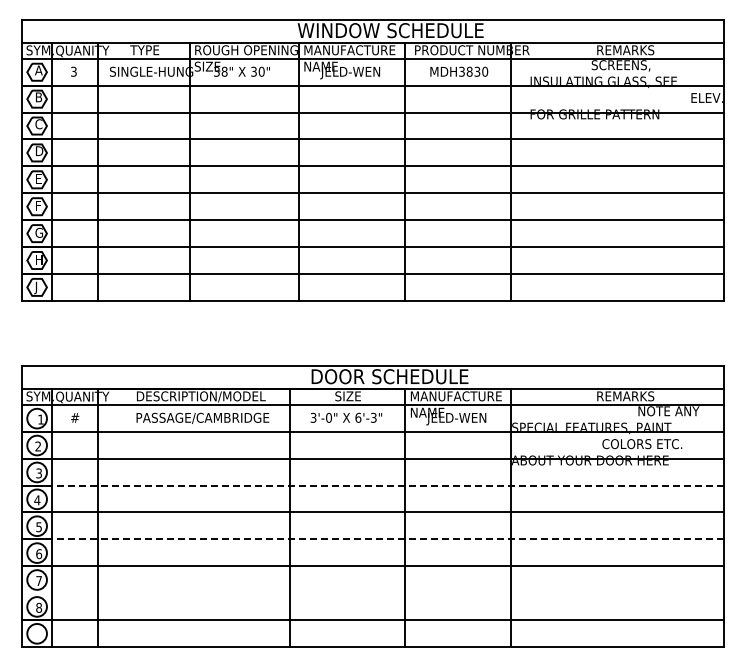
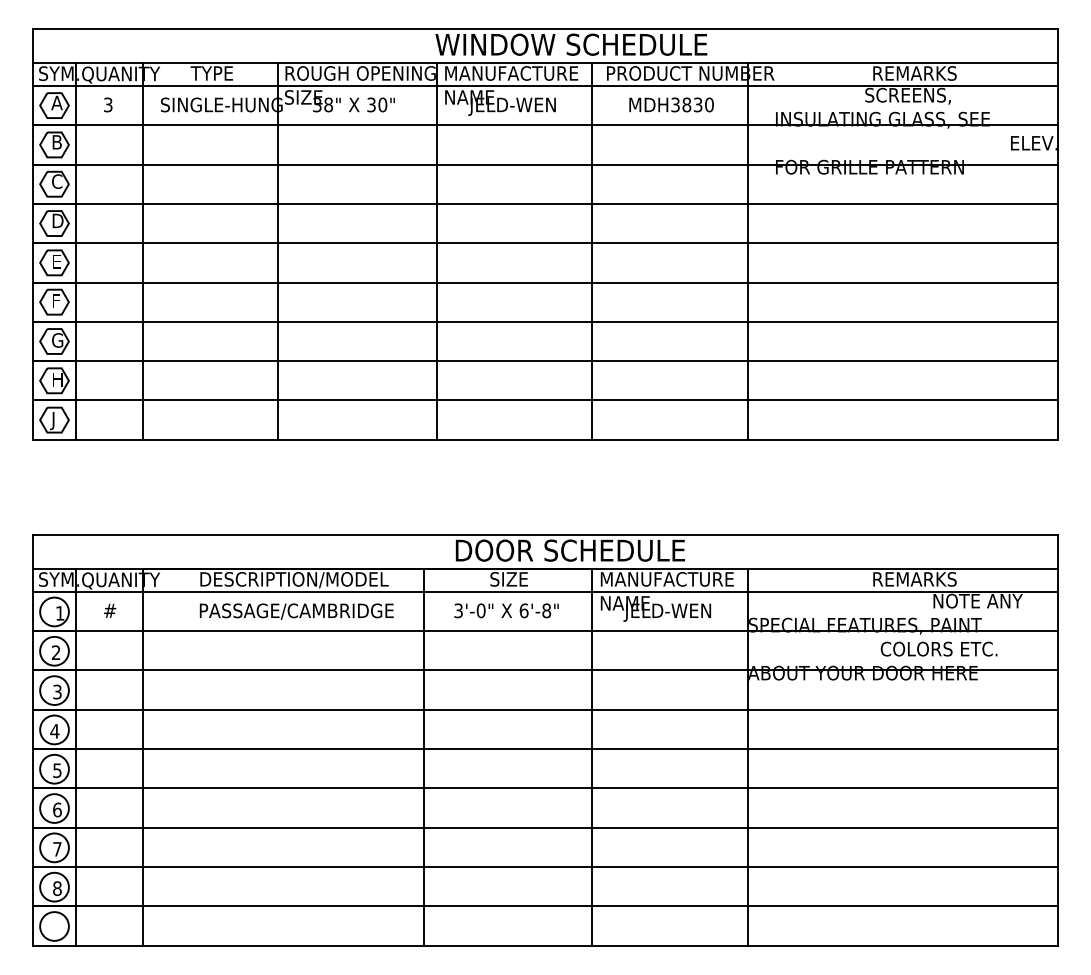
text: (373, 417) -> (546, 610), 6'-3" -> 6'-8"
line: (372, 485) -> (544, 709), dashed -> solid
line: (372, 539) -> (544, 788), dashed -> solid
line: (372, 593) -> (544, 867), added

